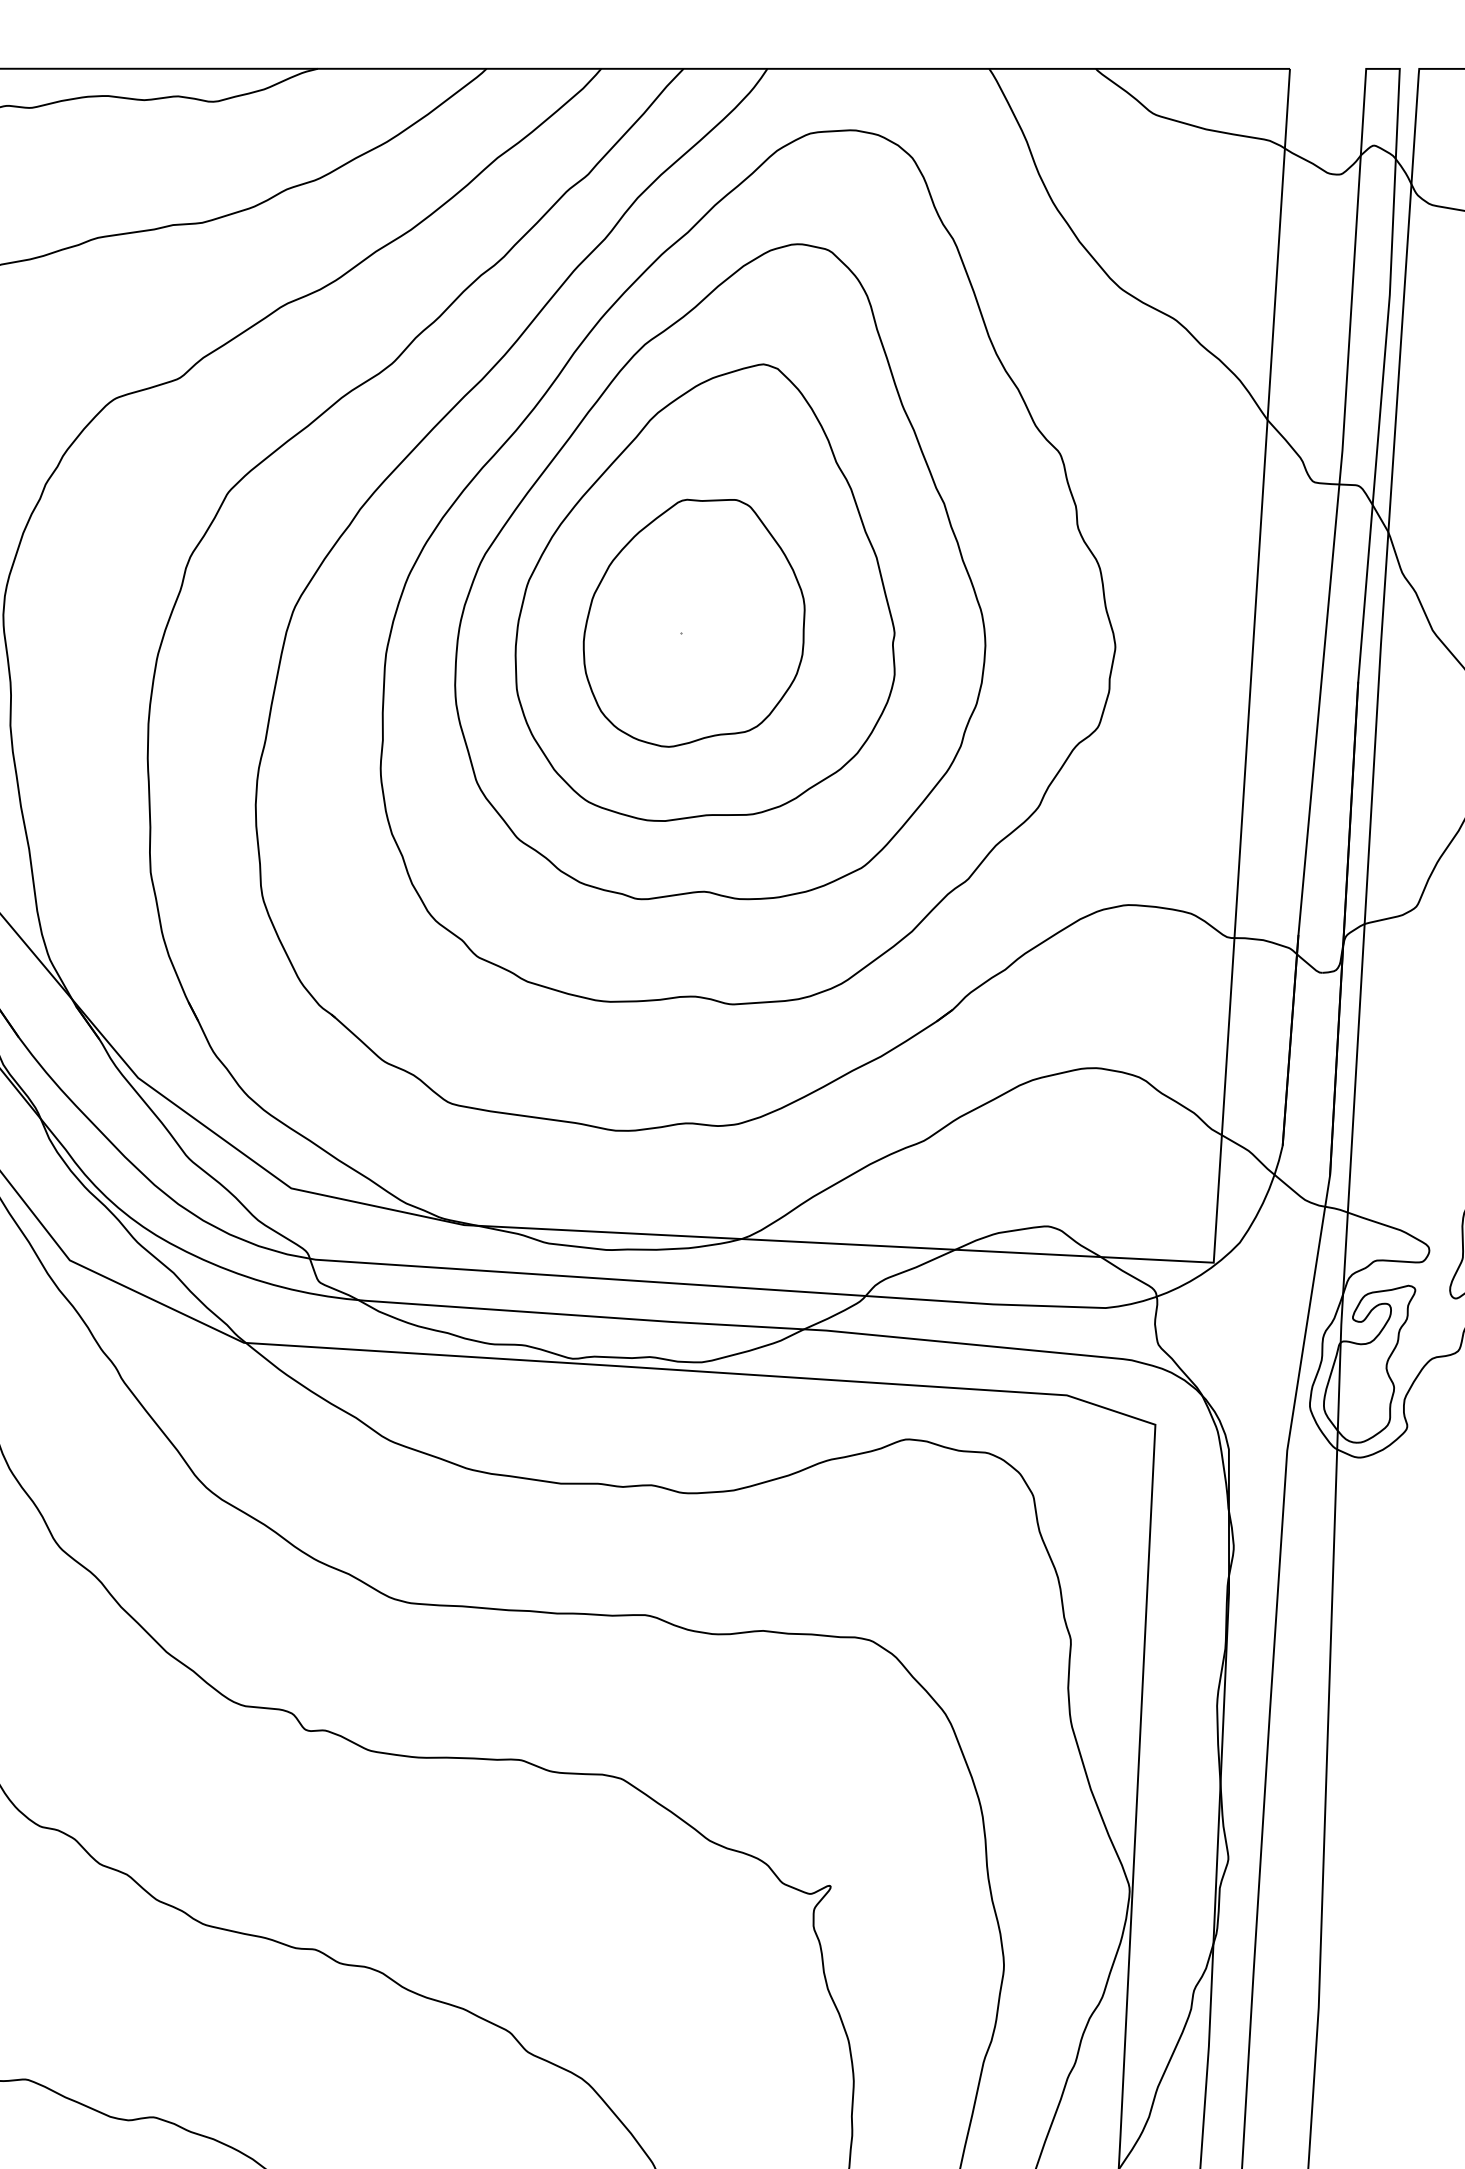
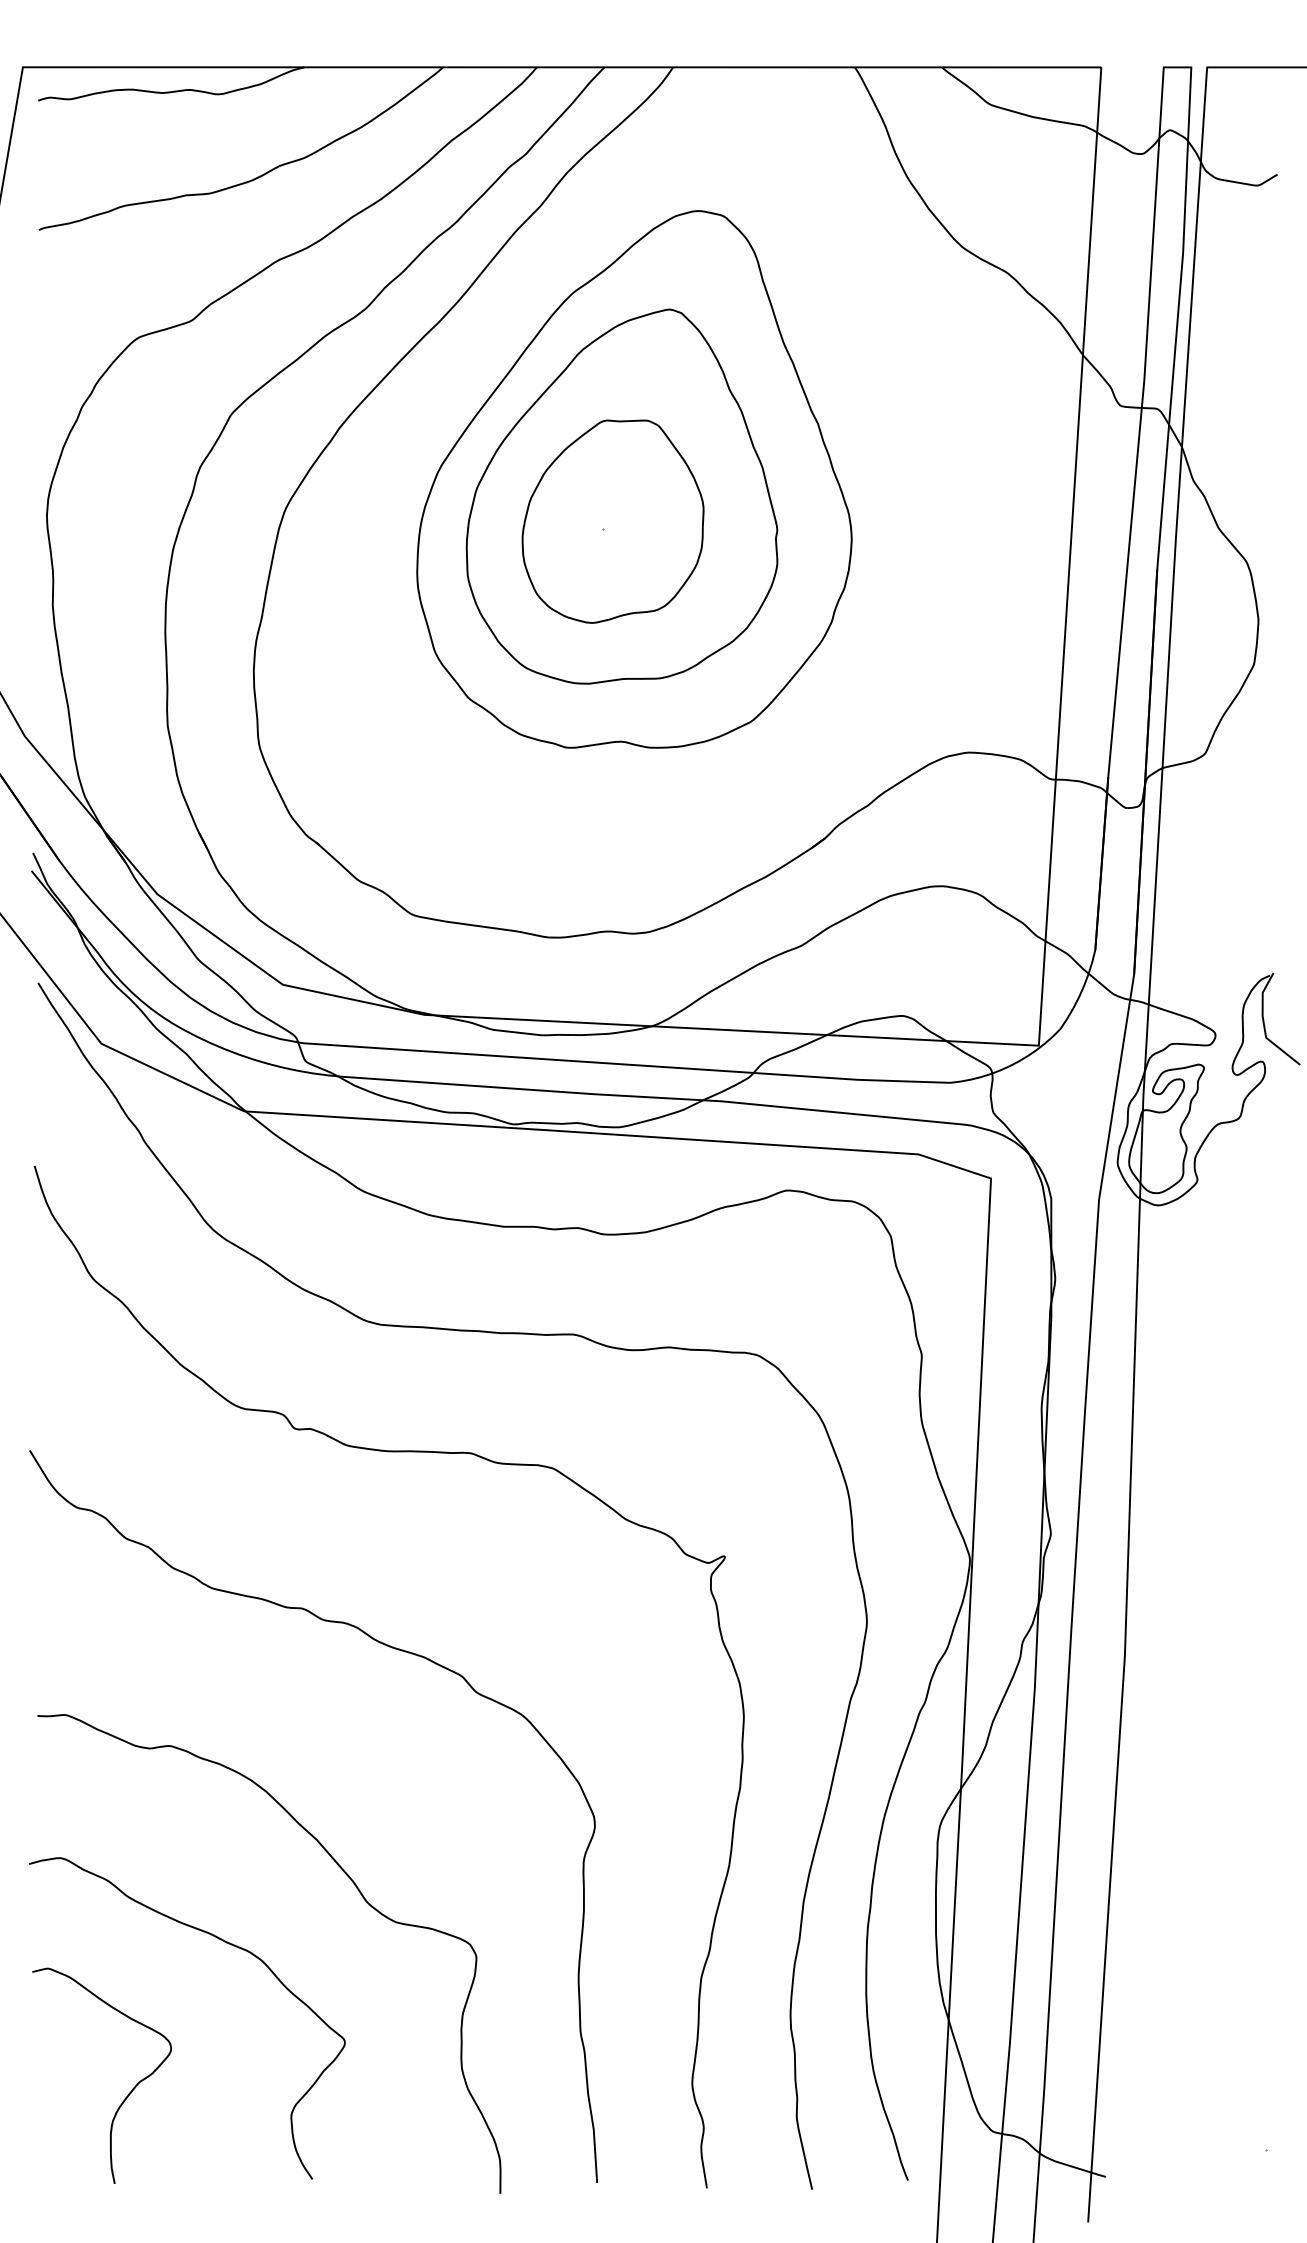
part: (748, 566) -> (657, 475), removed

